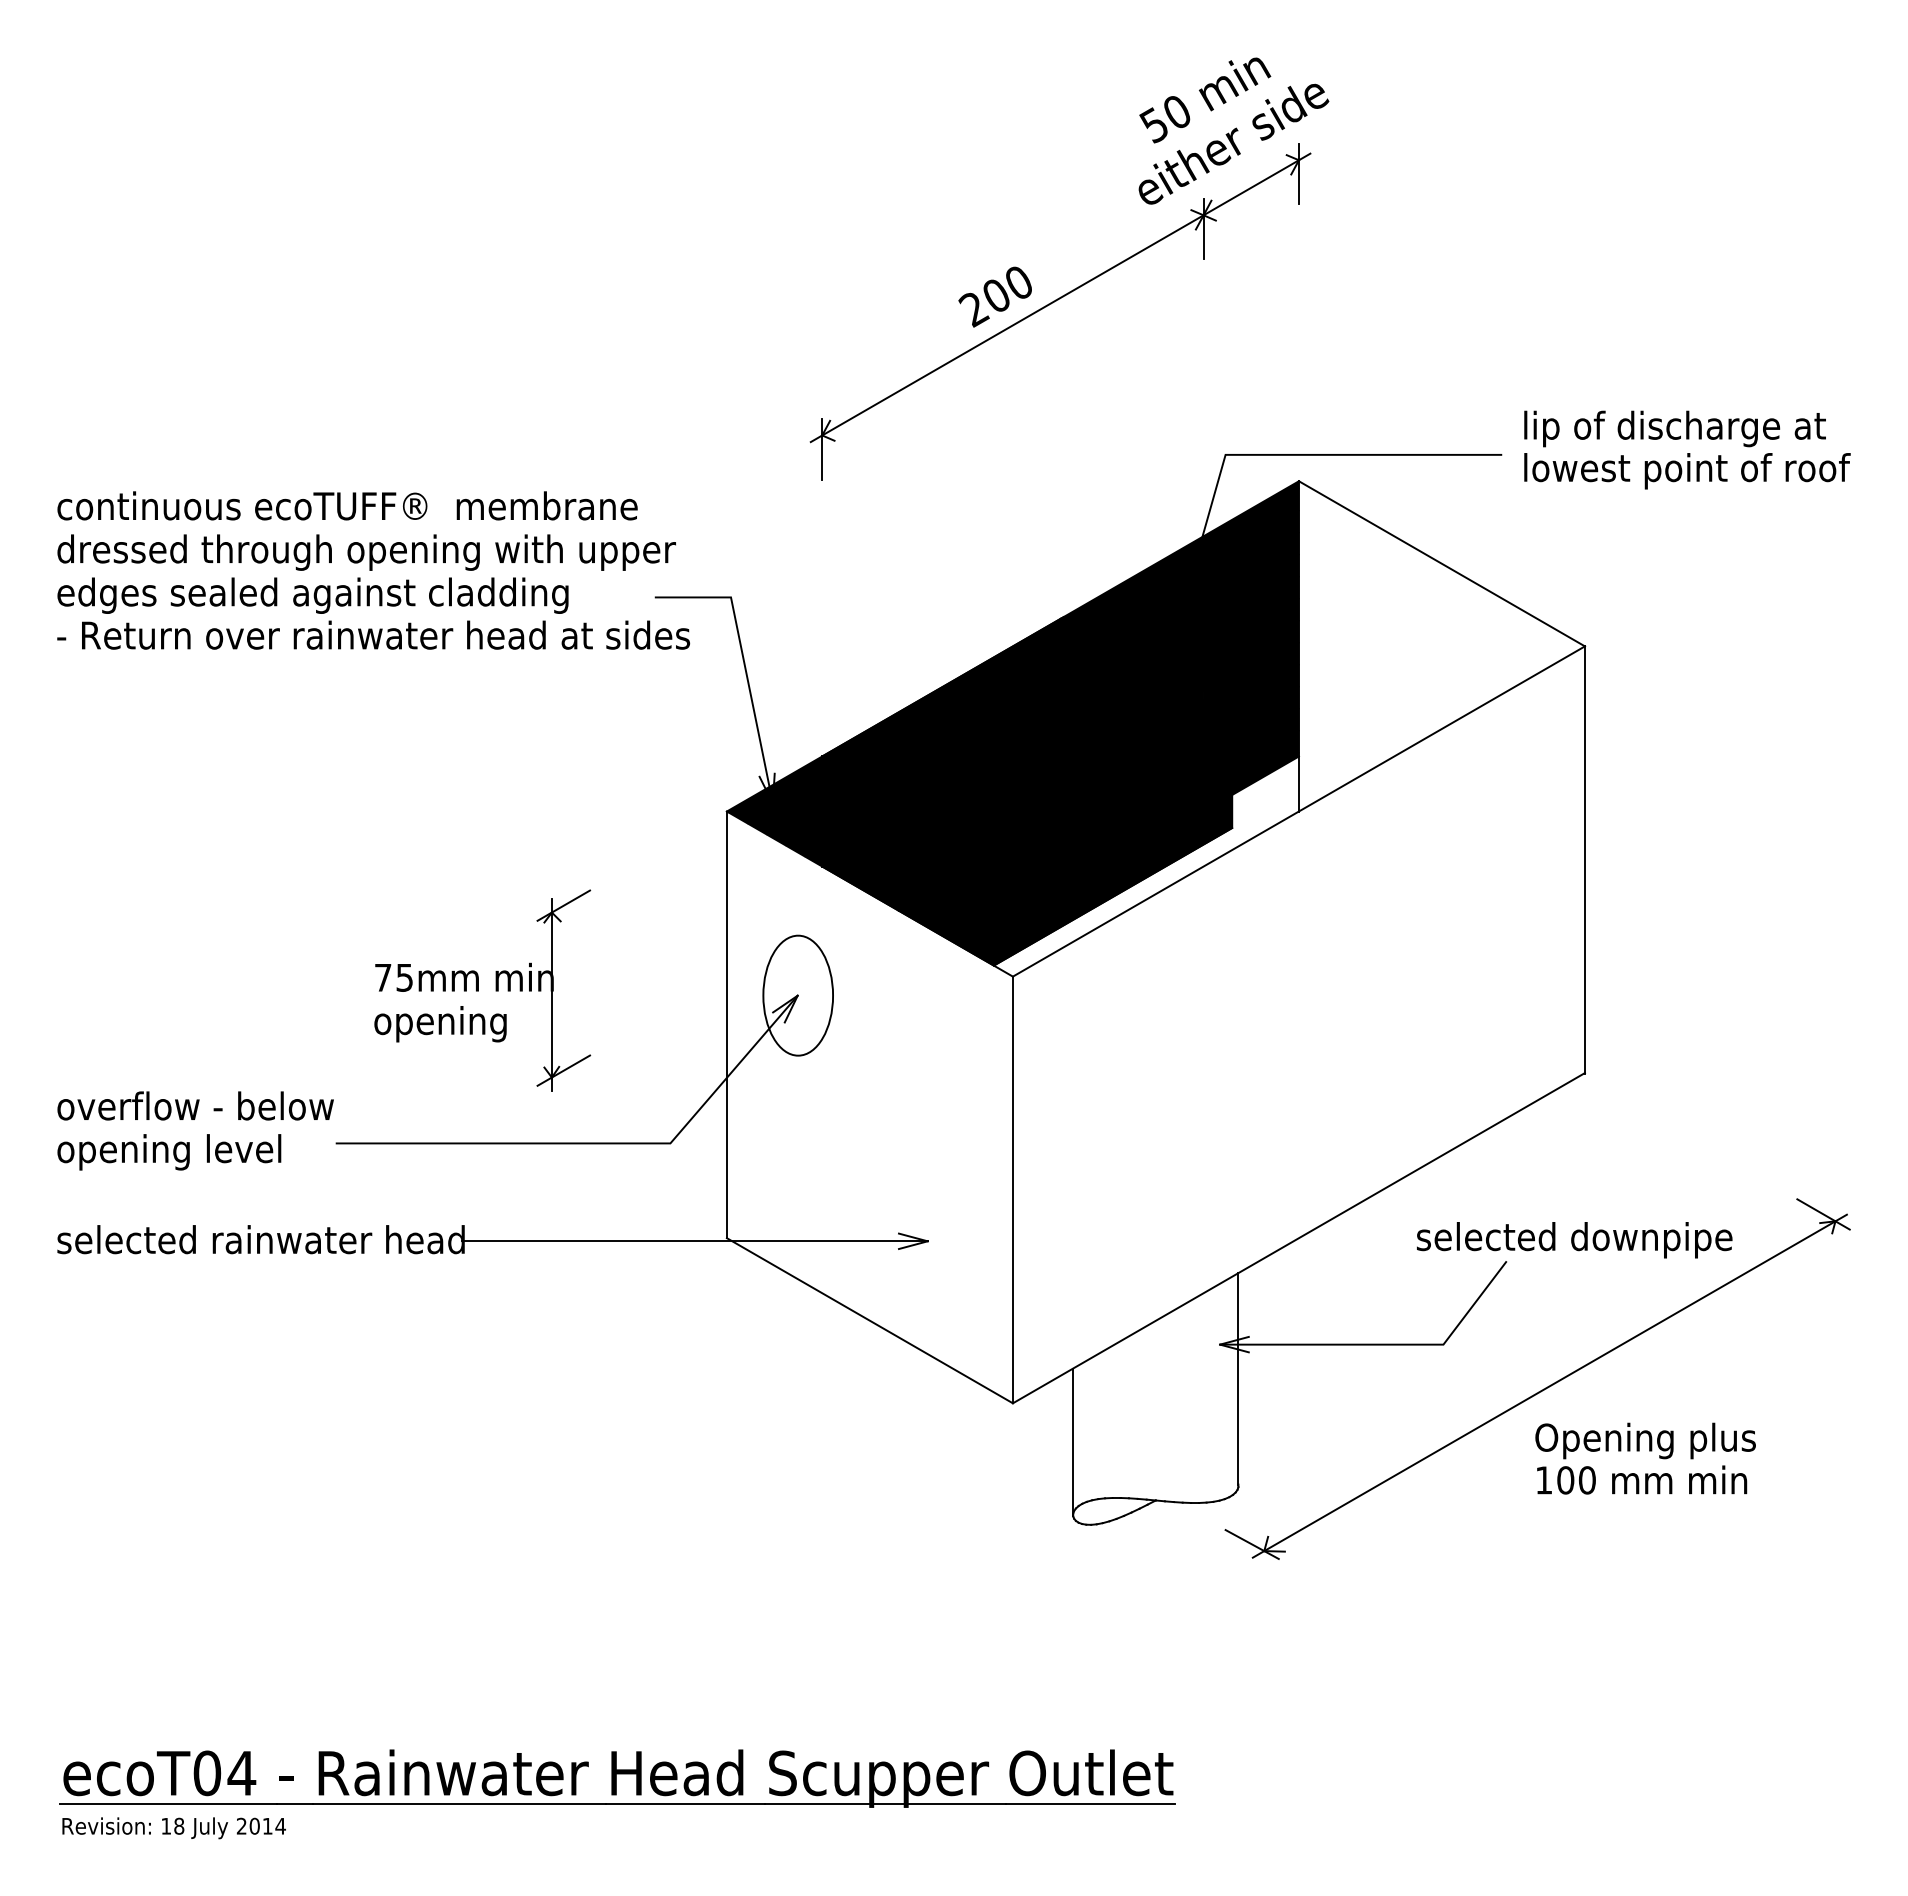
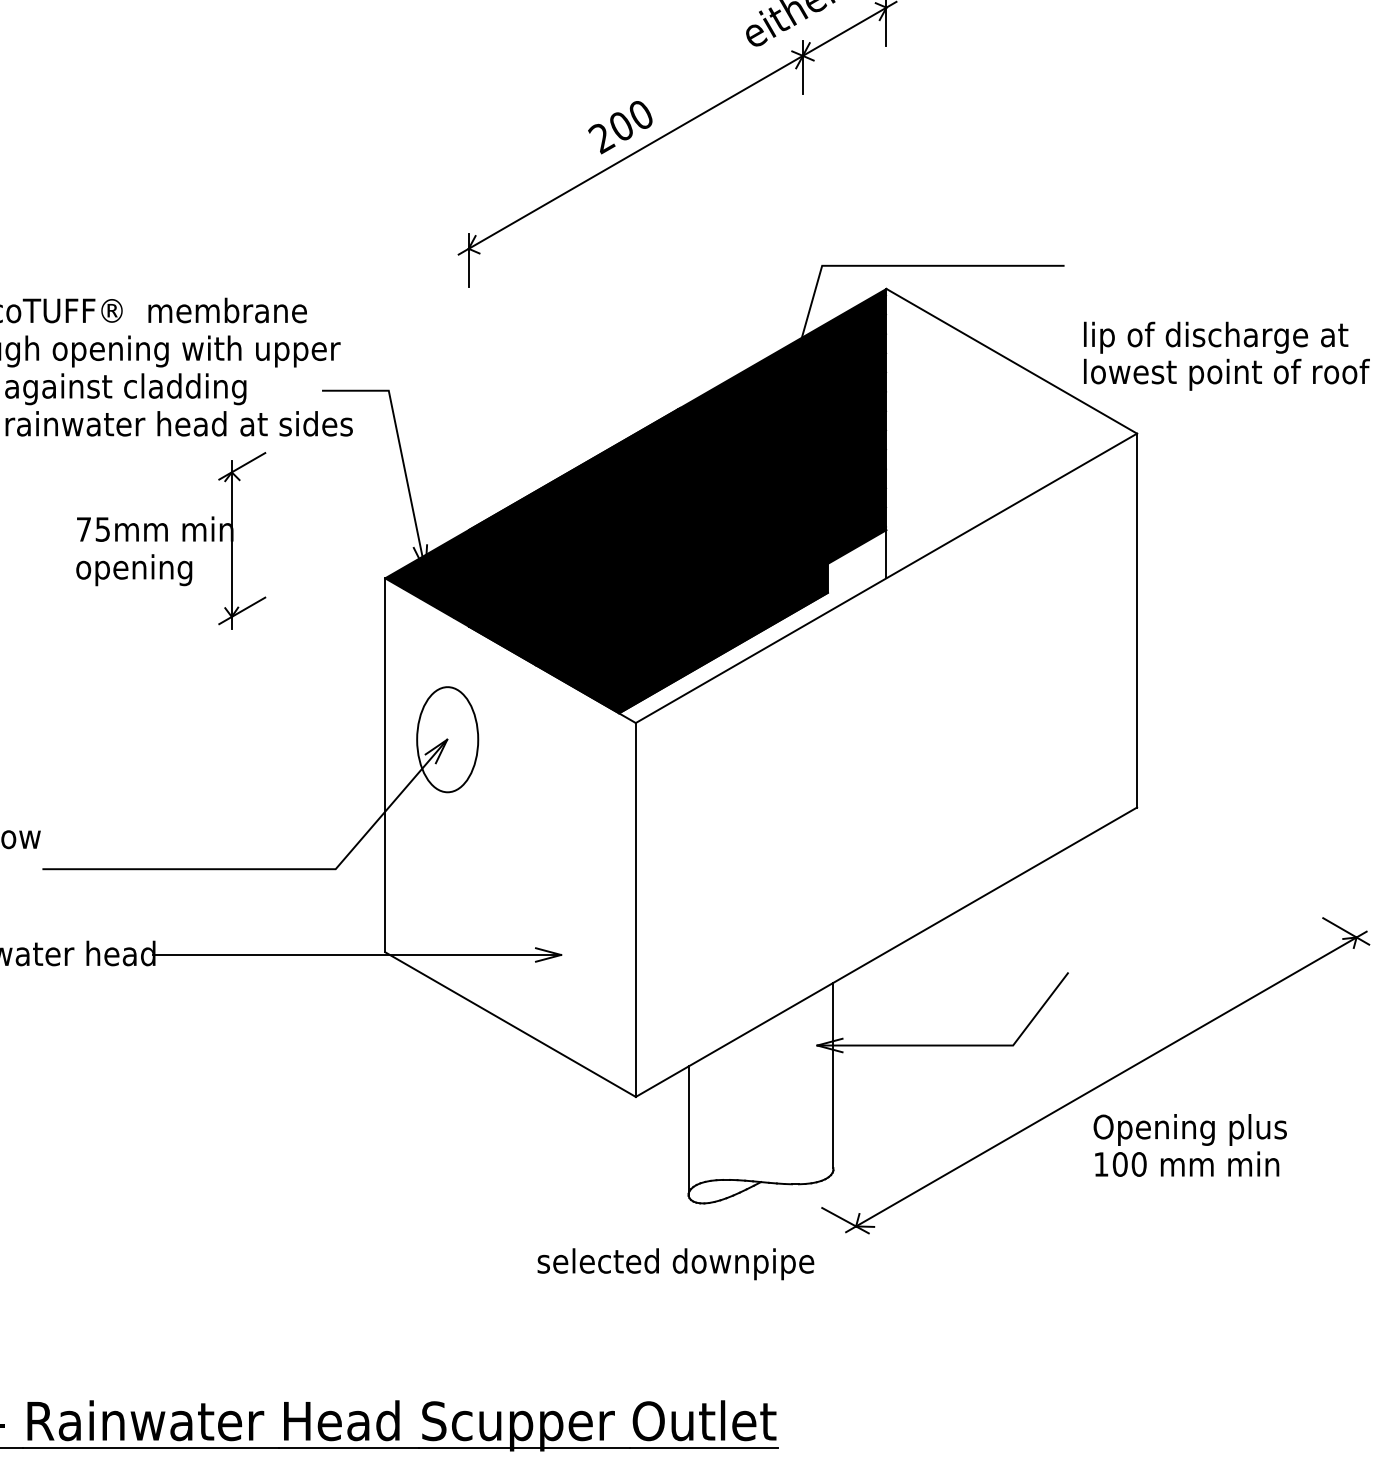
text: (1687, 449) -> (1226, 355), moved
part: (482, 990) -> (171, 540), moved
text: (1574, 1240) -> (675, 1264), moved

